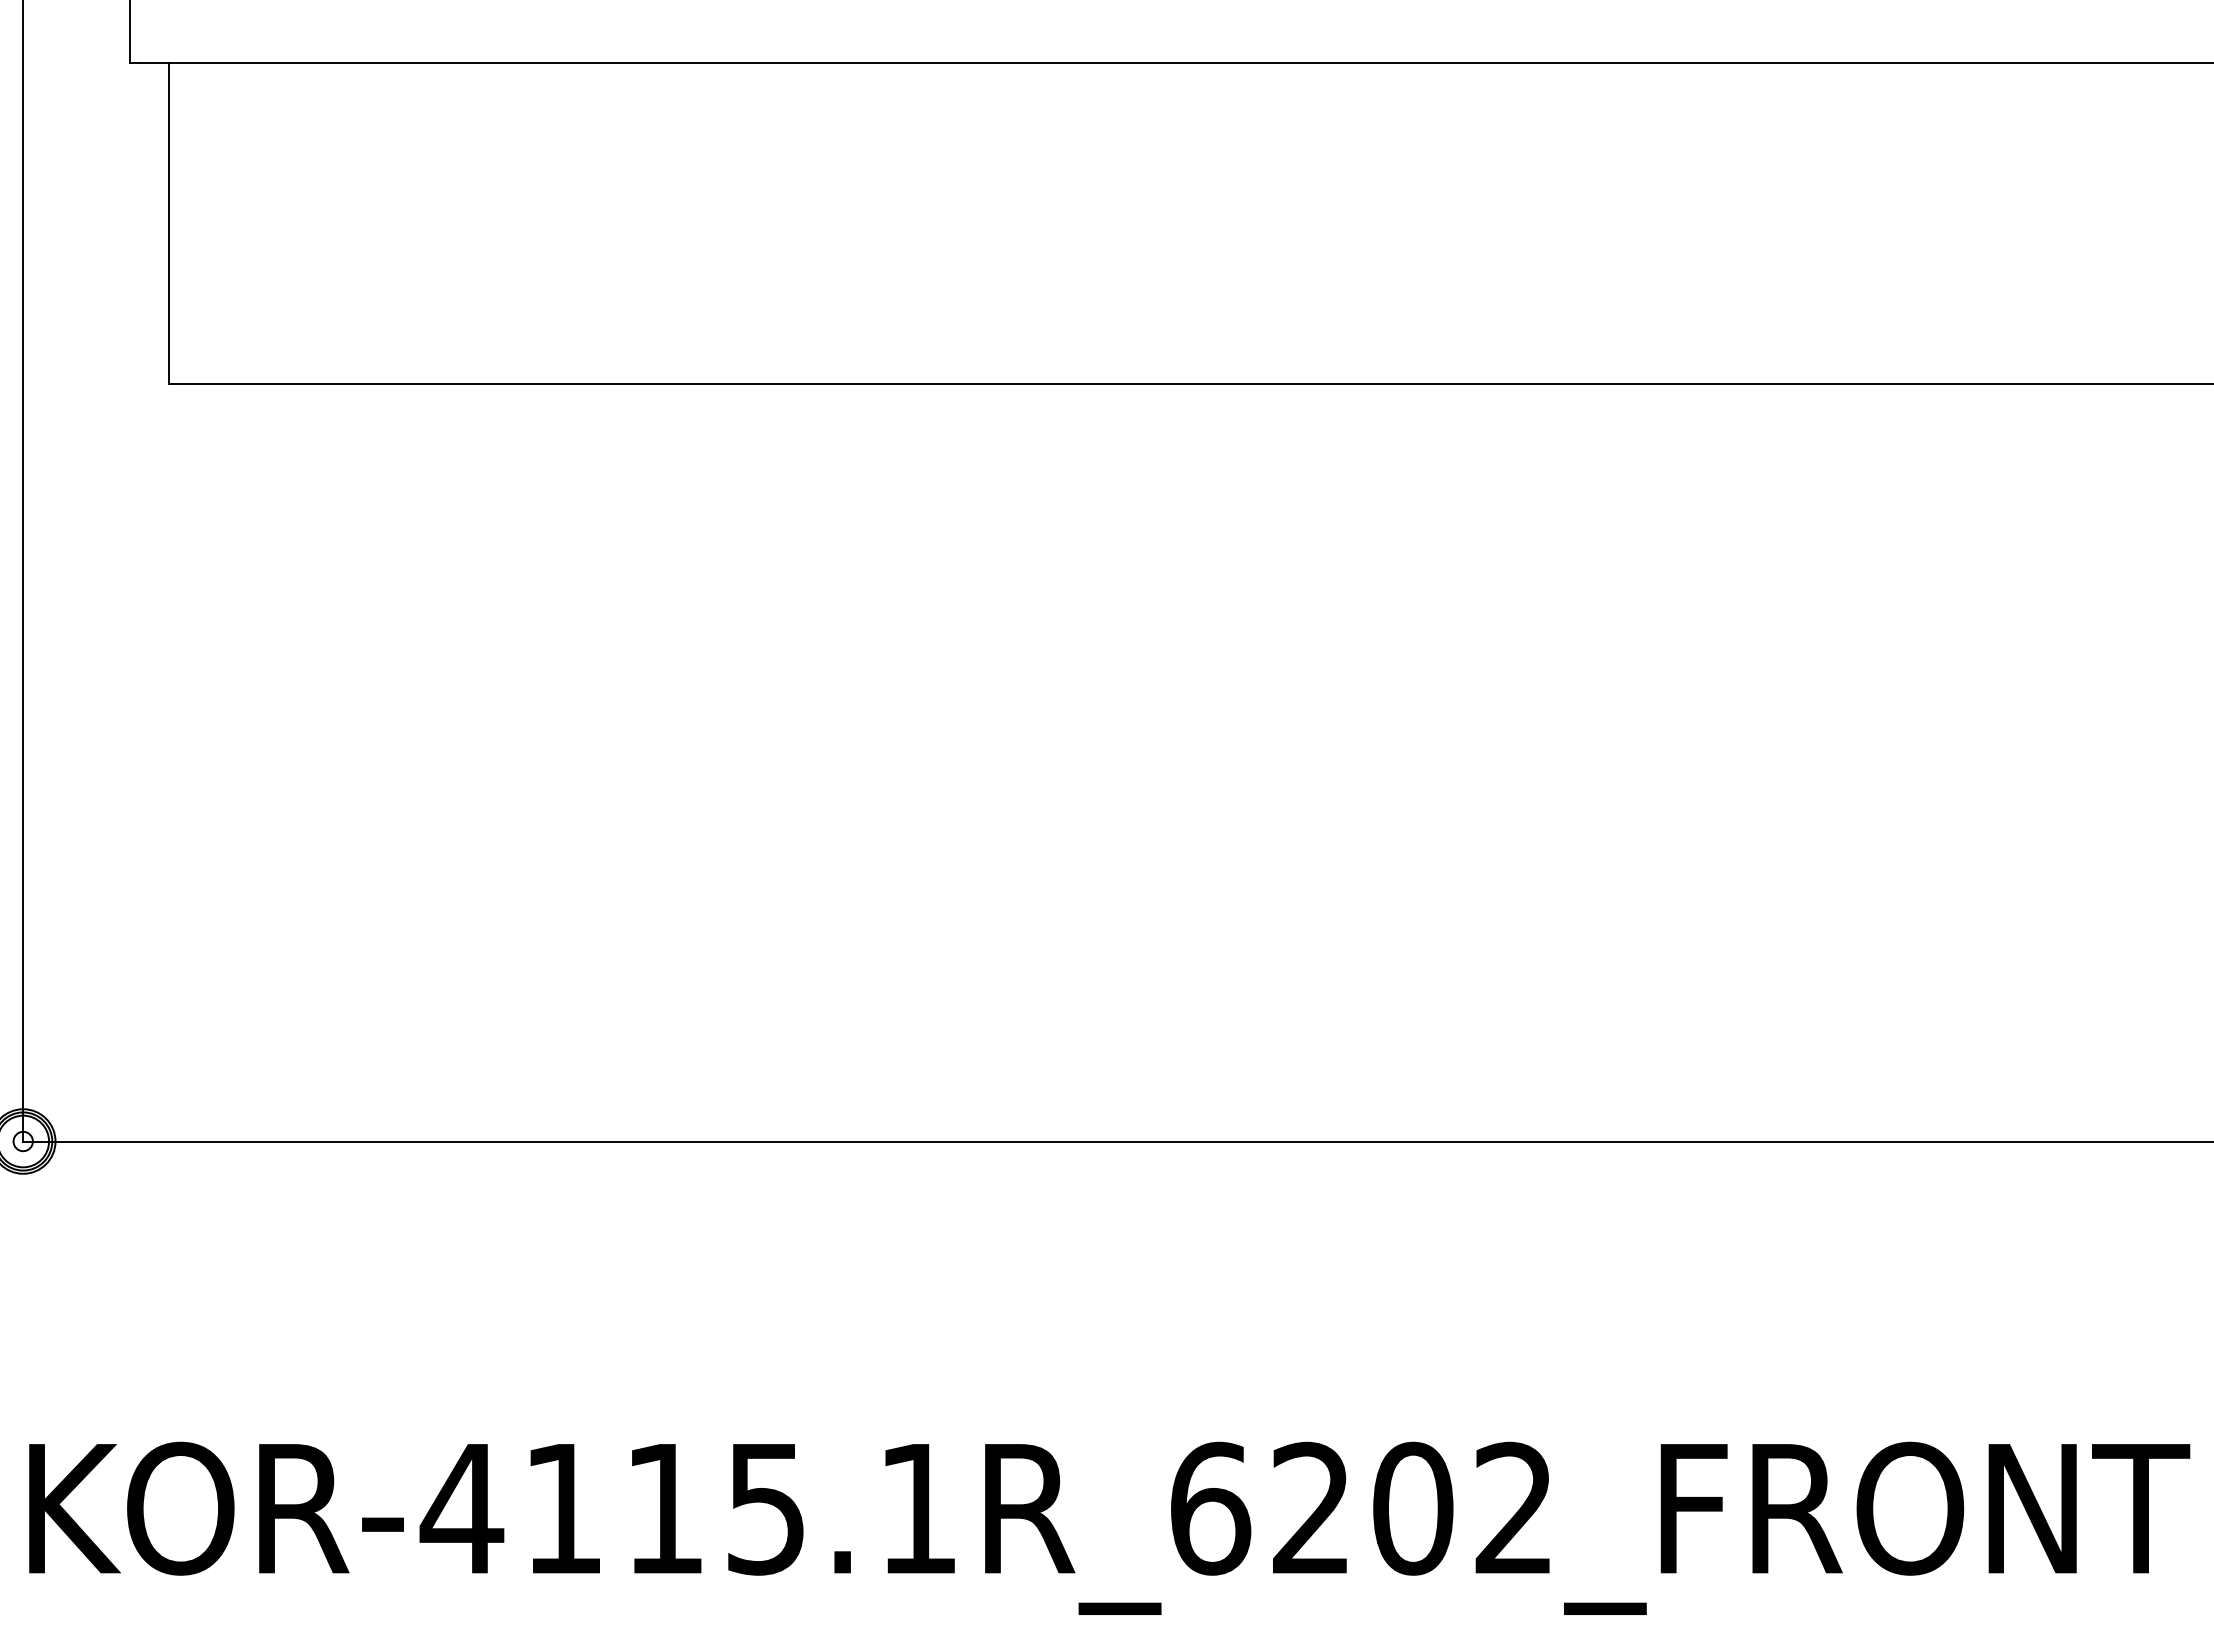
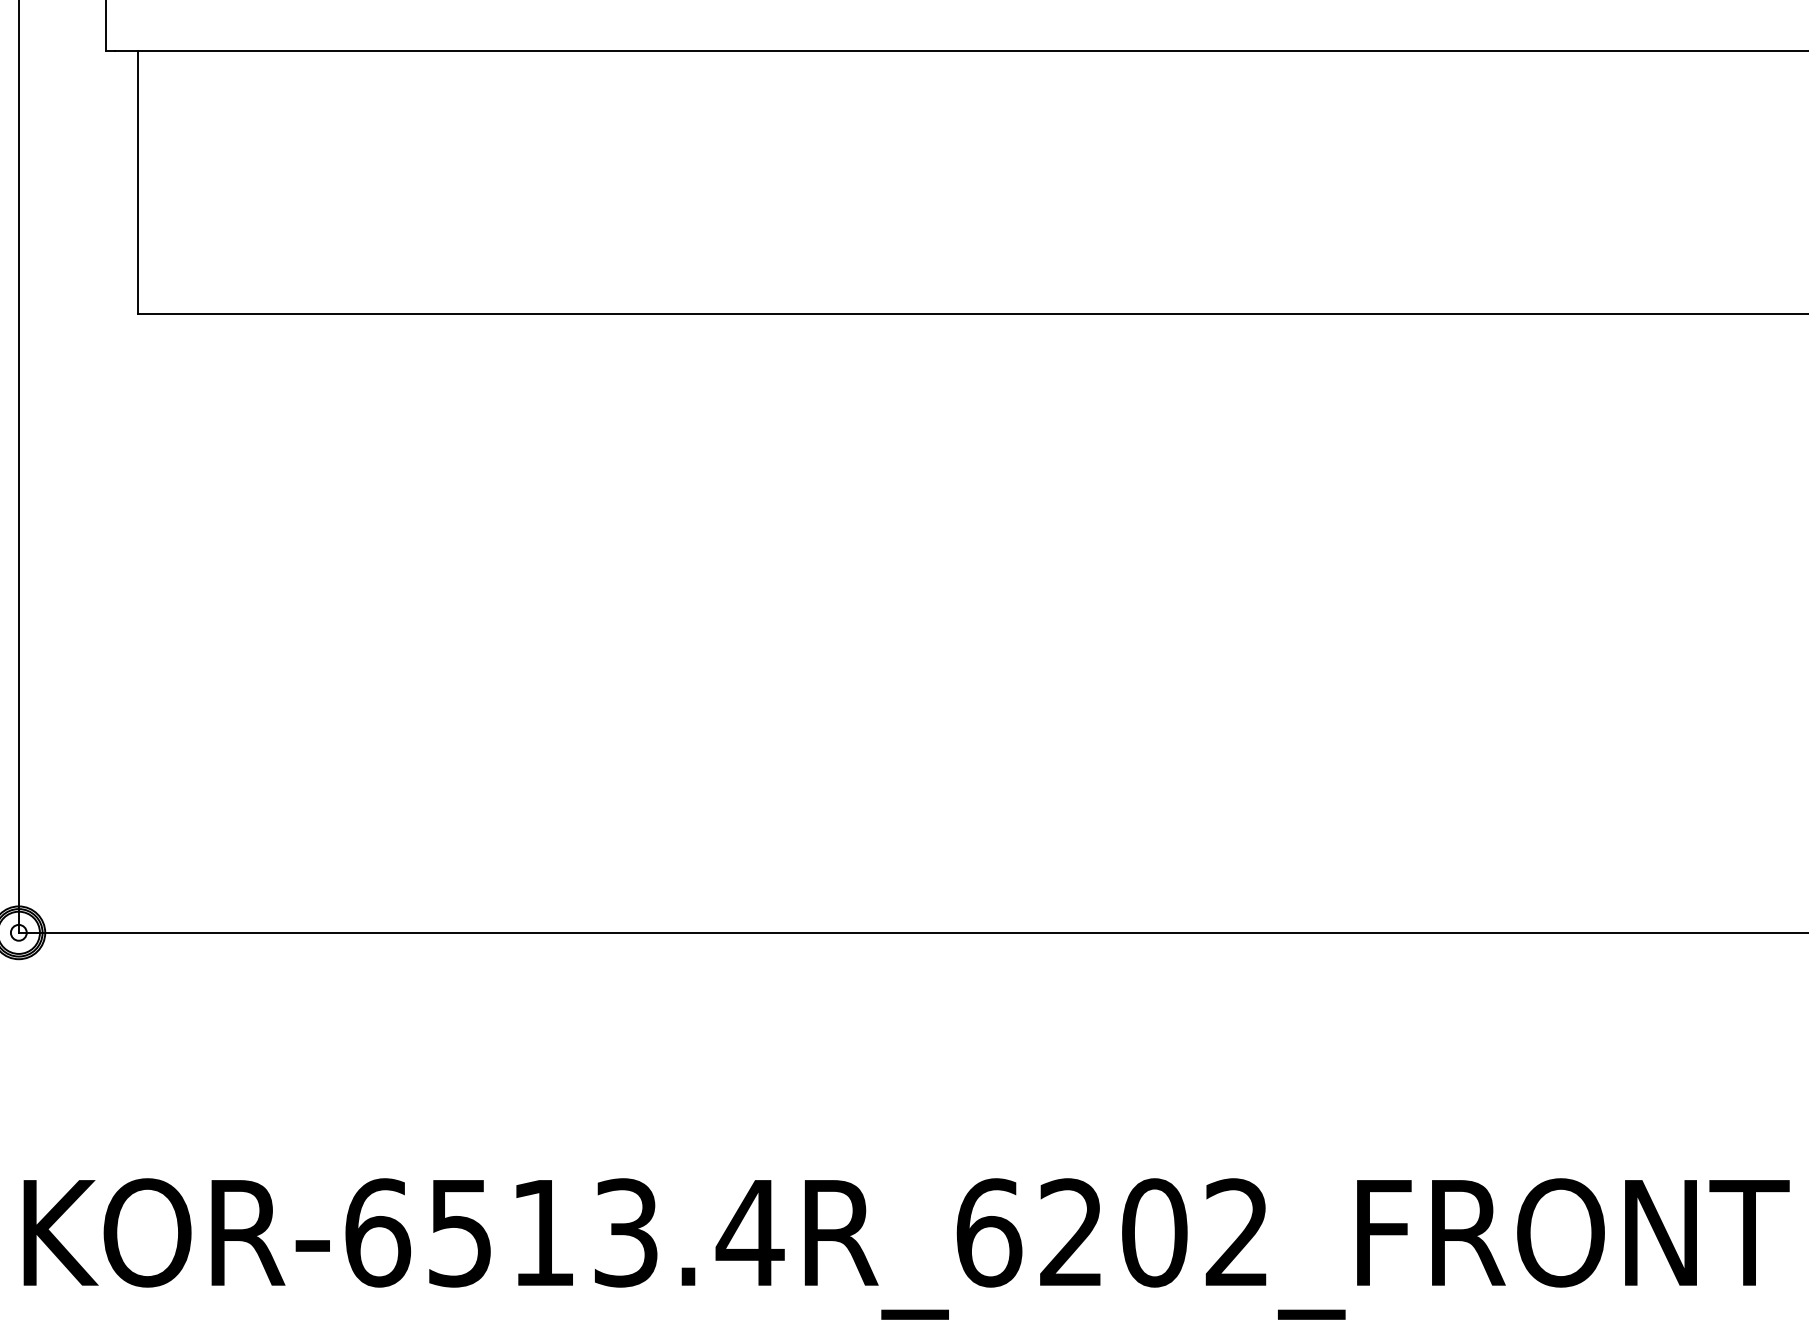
text: (689, 1508) -> (563, 1232), KOR-4115.1R_6202_FRONT -> KOR-6513.4R_6202_FRONT

